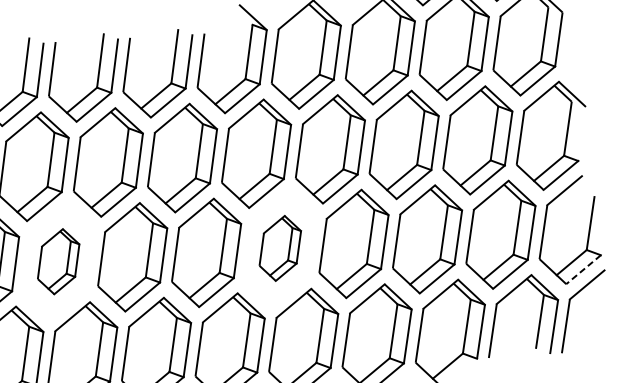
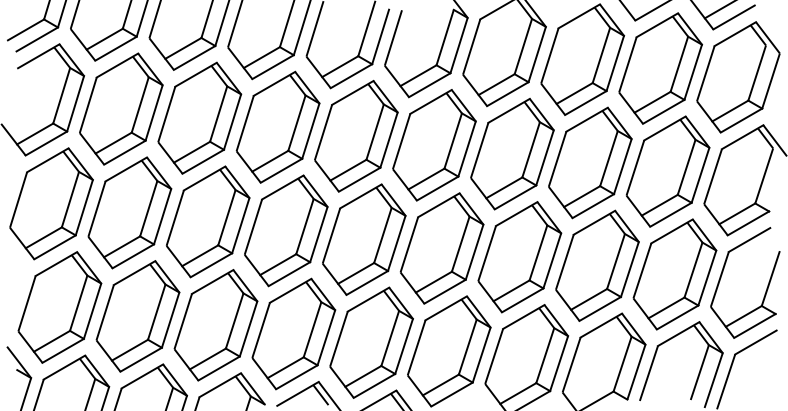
part: (279, 248) -> (441, 248), size x1.67
part: (58, 261) -> (207, 221), size x1.67
line: (583, 269) -> (754, 325), dashed -> solid

